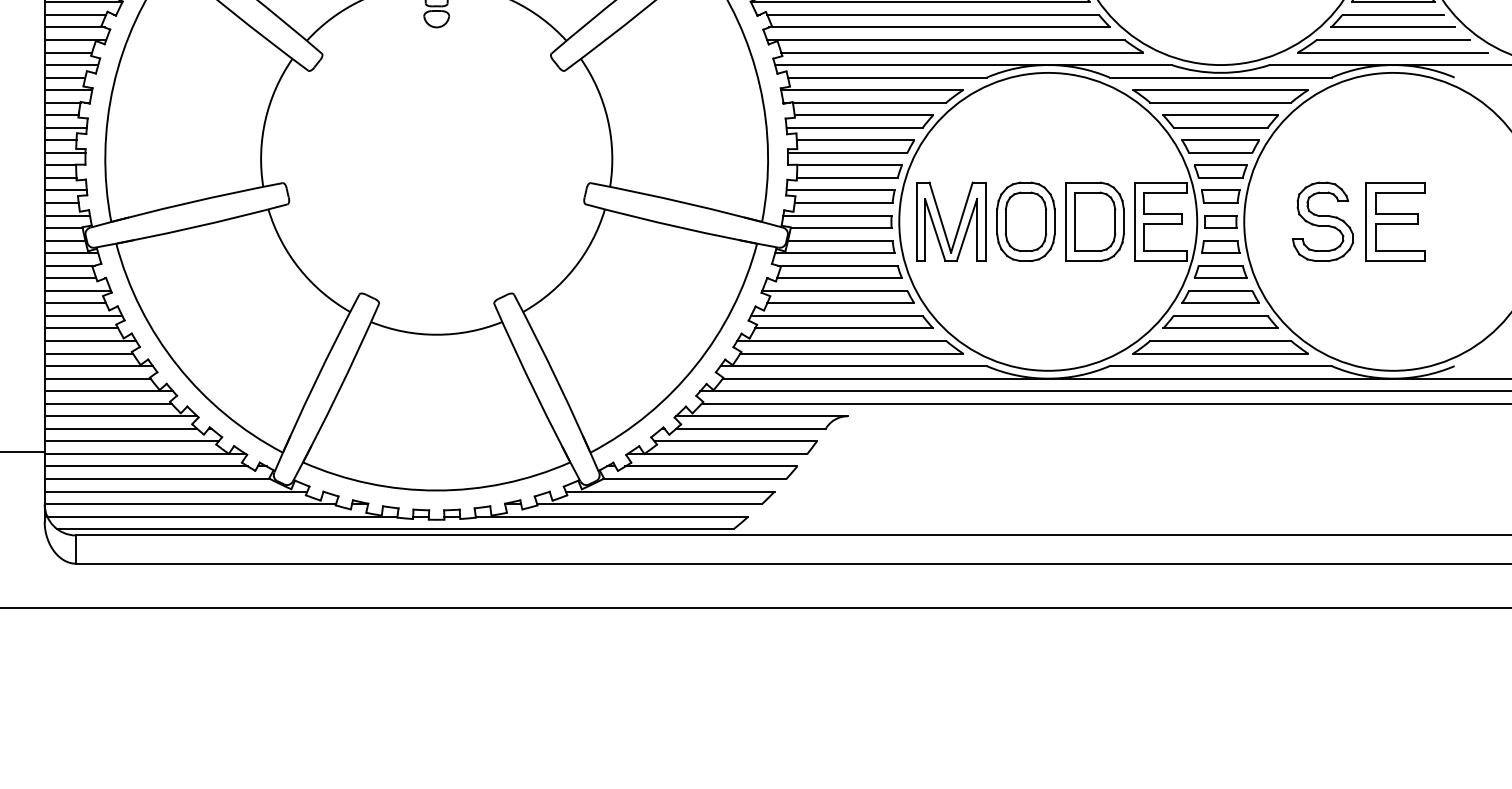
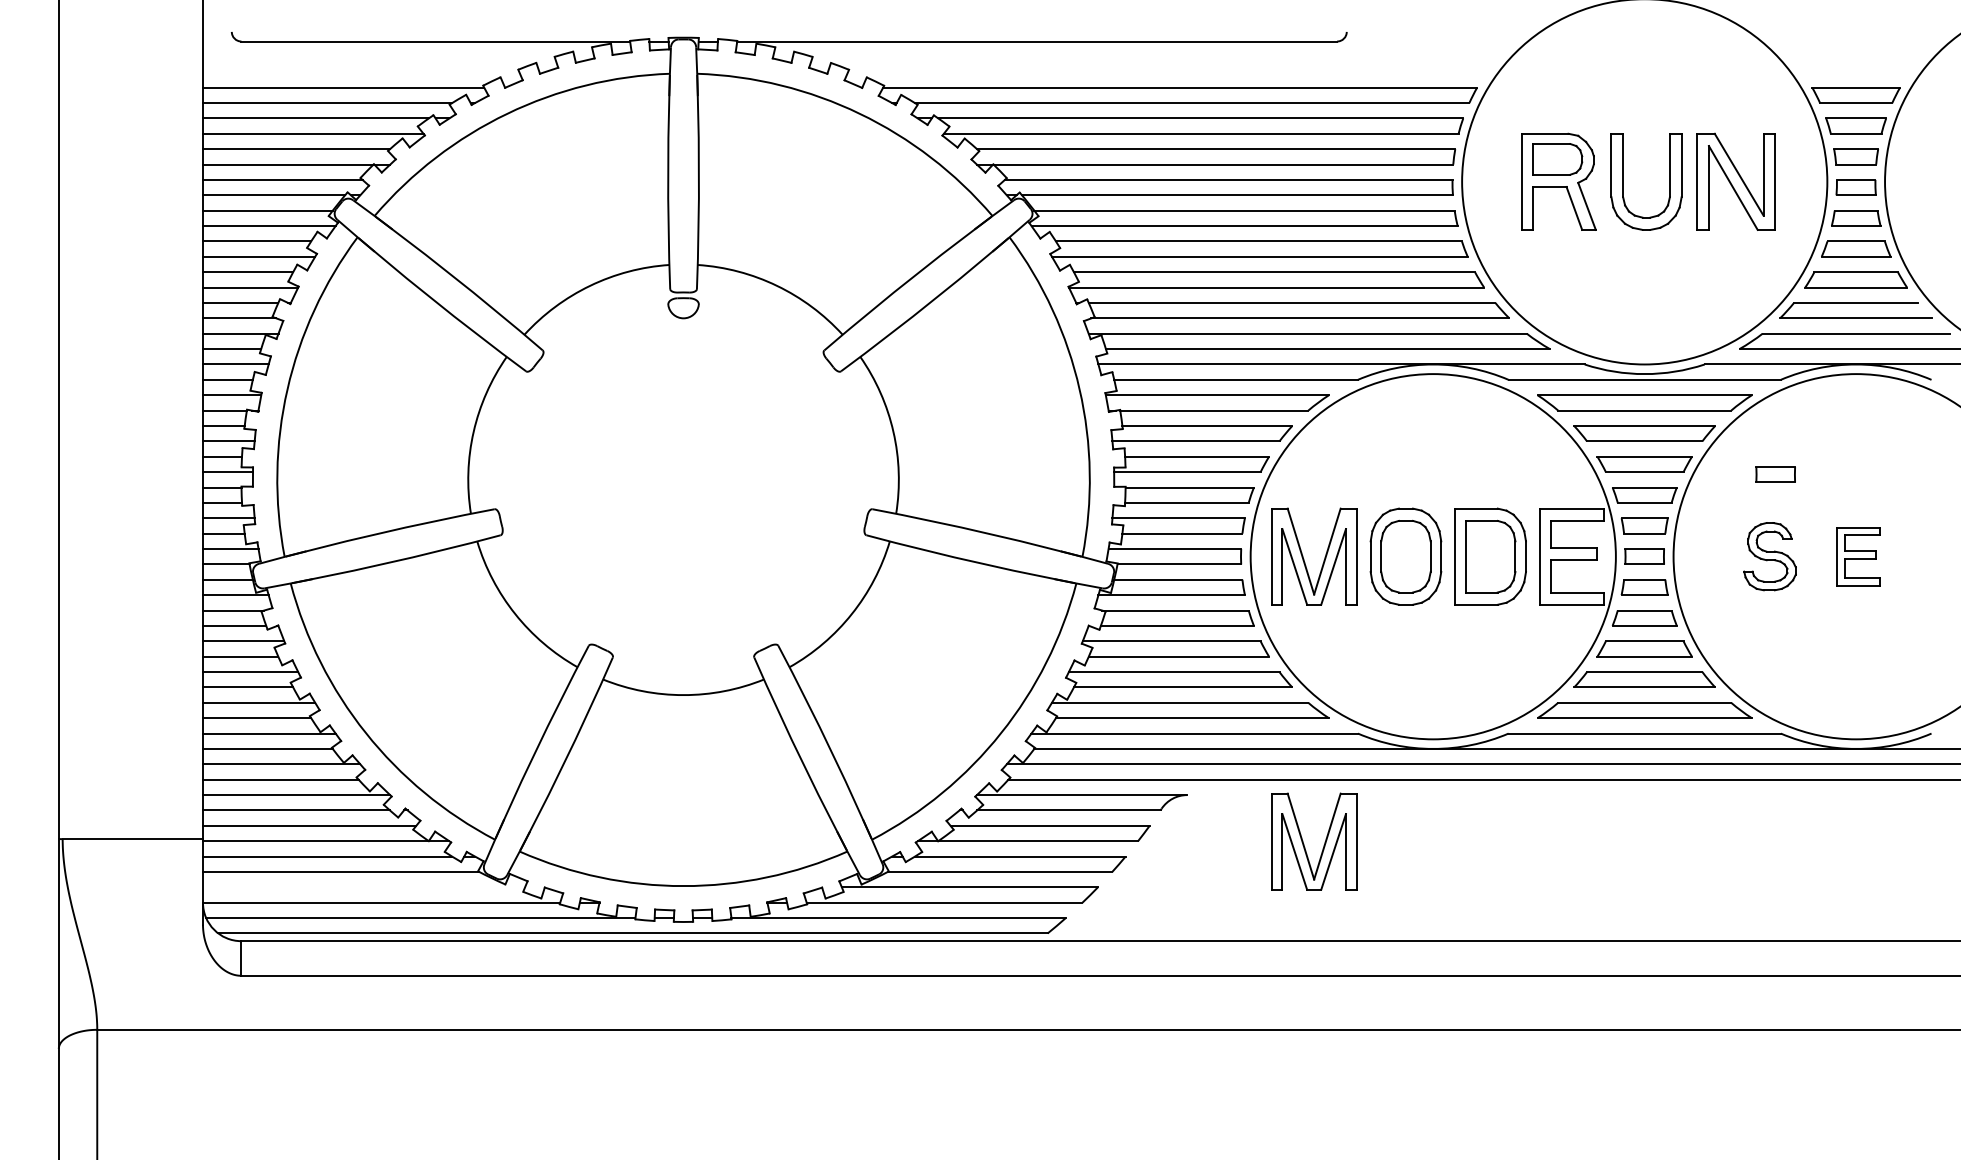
part: (1327, 154) -> (1775, 474), added
part: (1322, 221) -> (1769, 556), size x0.7
part: (1395, 221) -> (1858, 556), size x0.6
part: (958, 457) -> (1323, 845), added
line: (175, 491) -> (363, 887), removed

